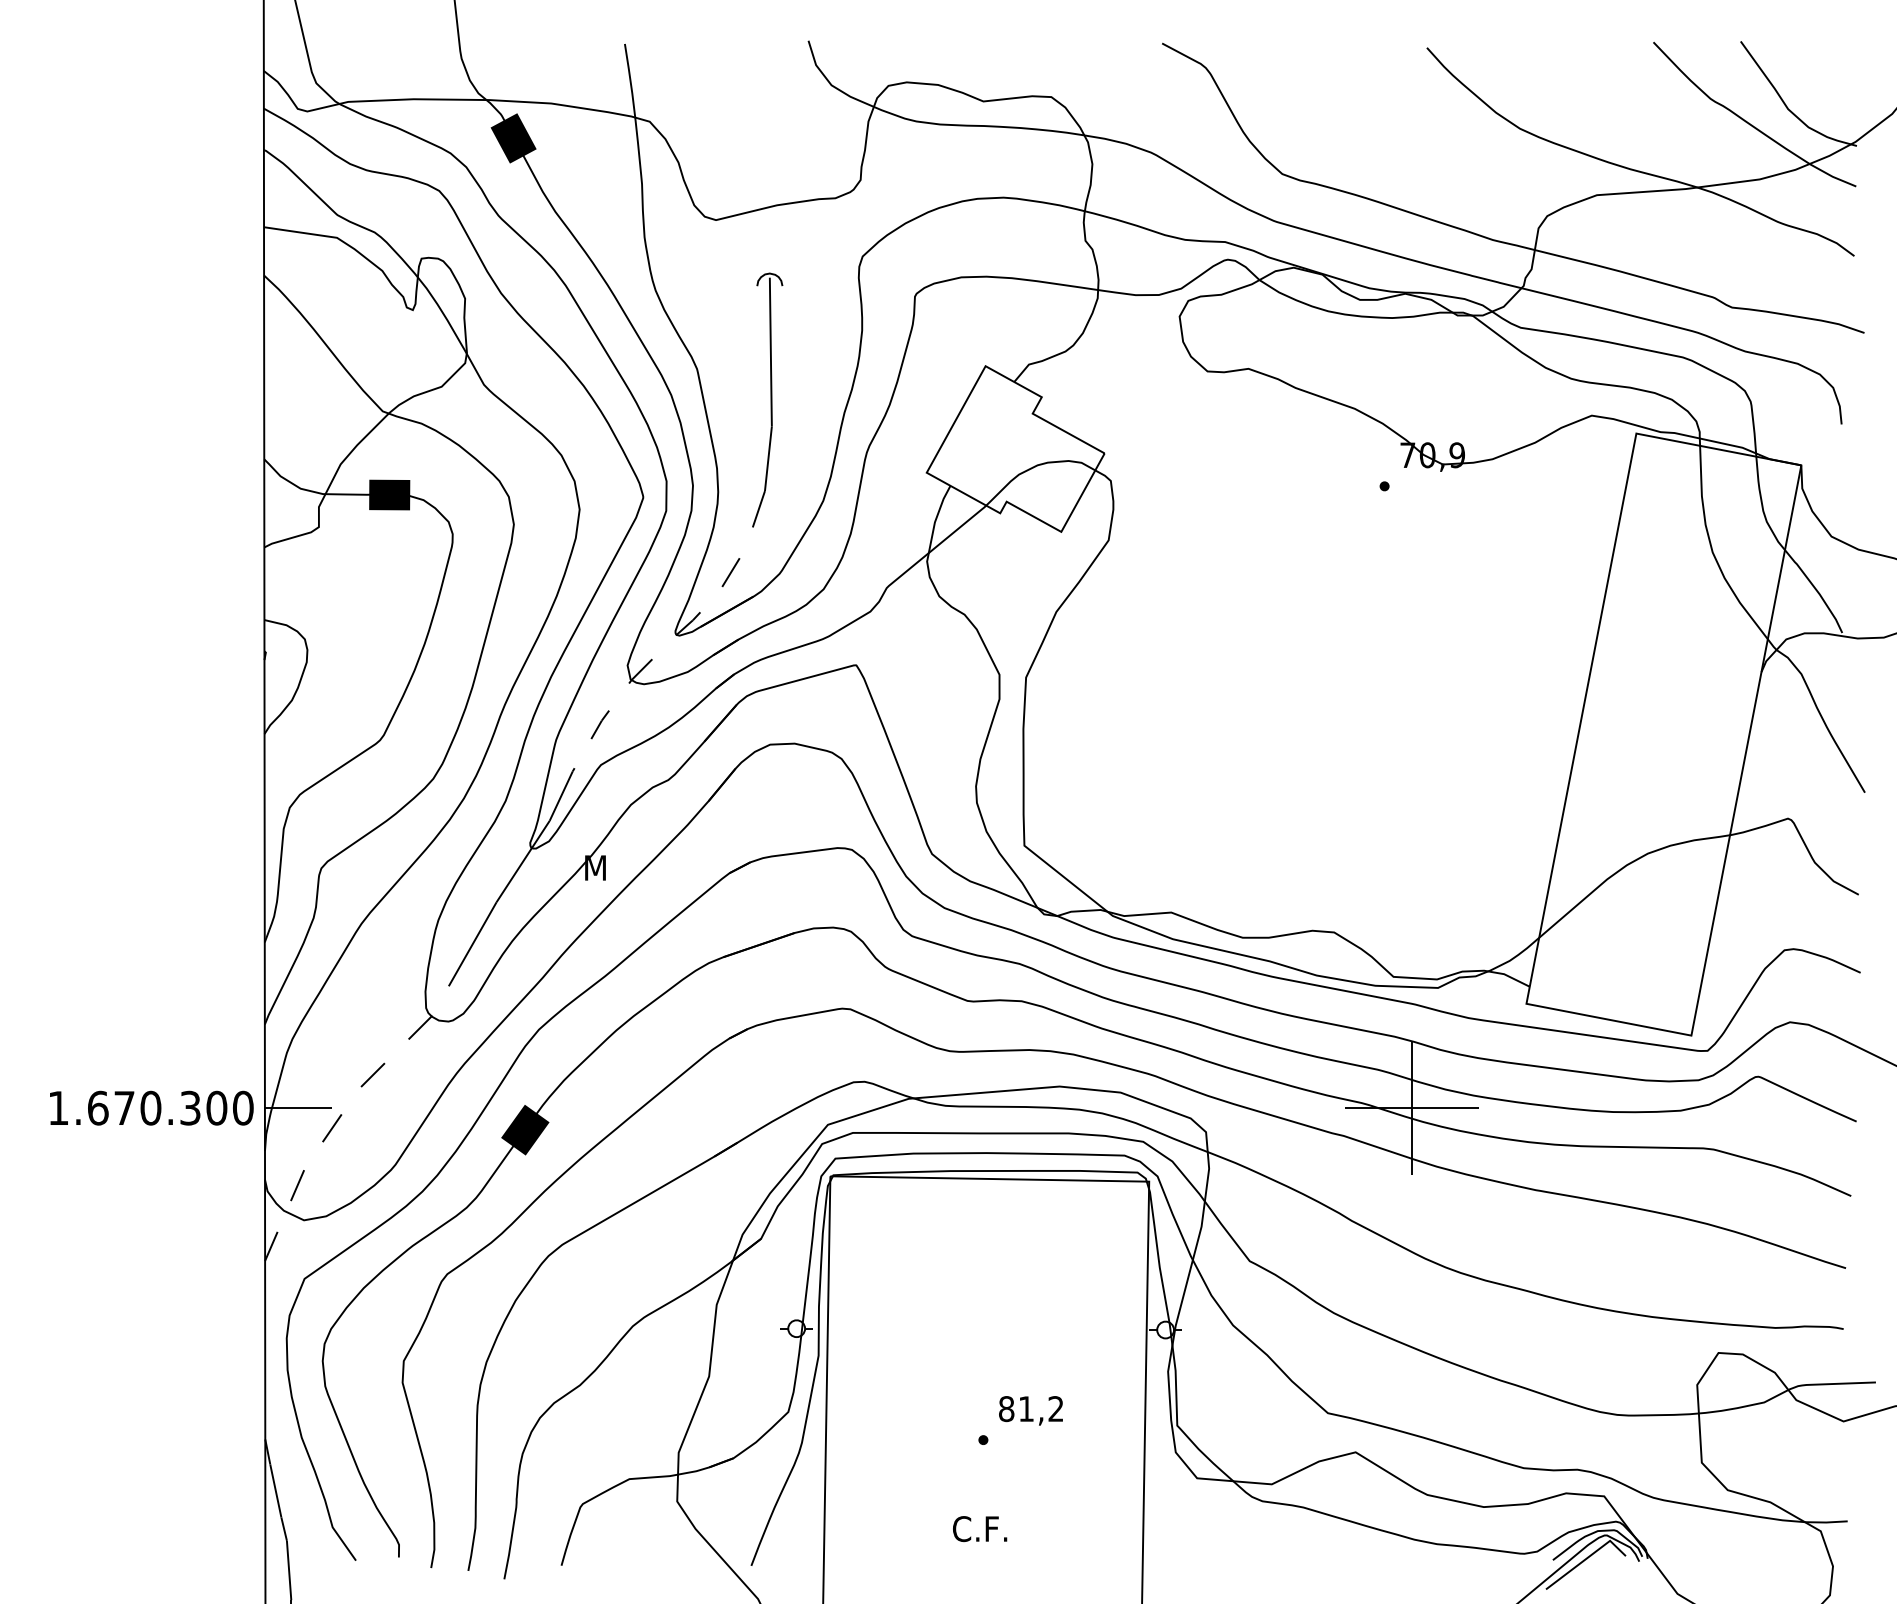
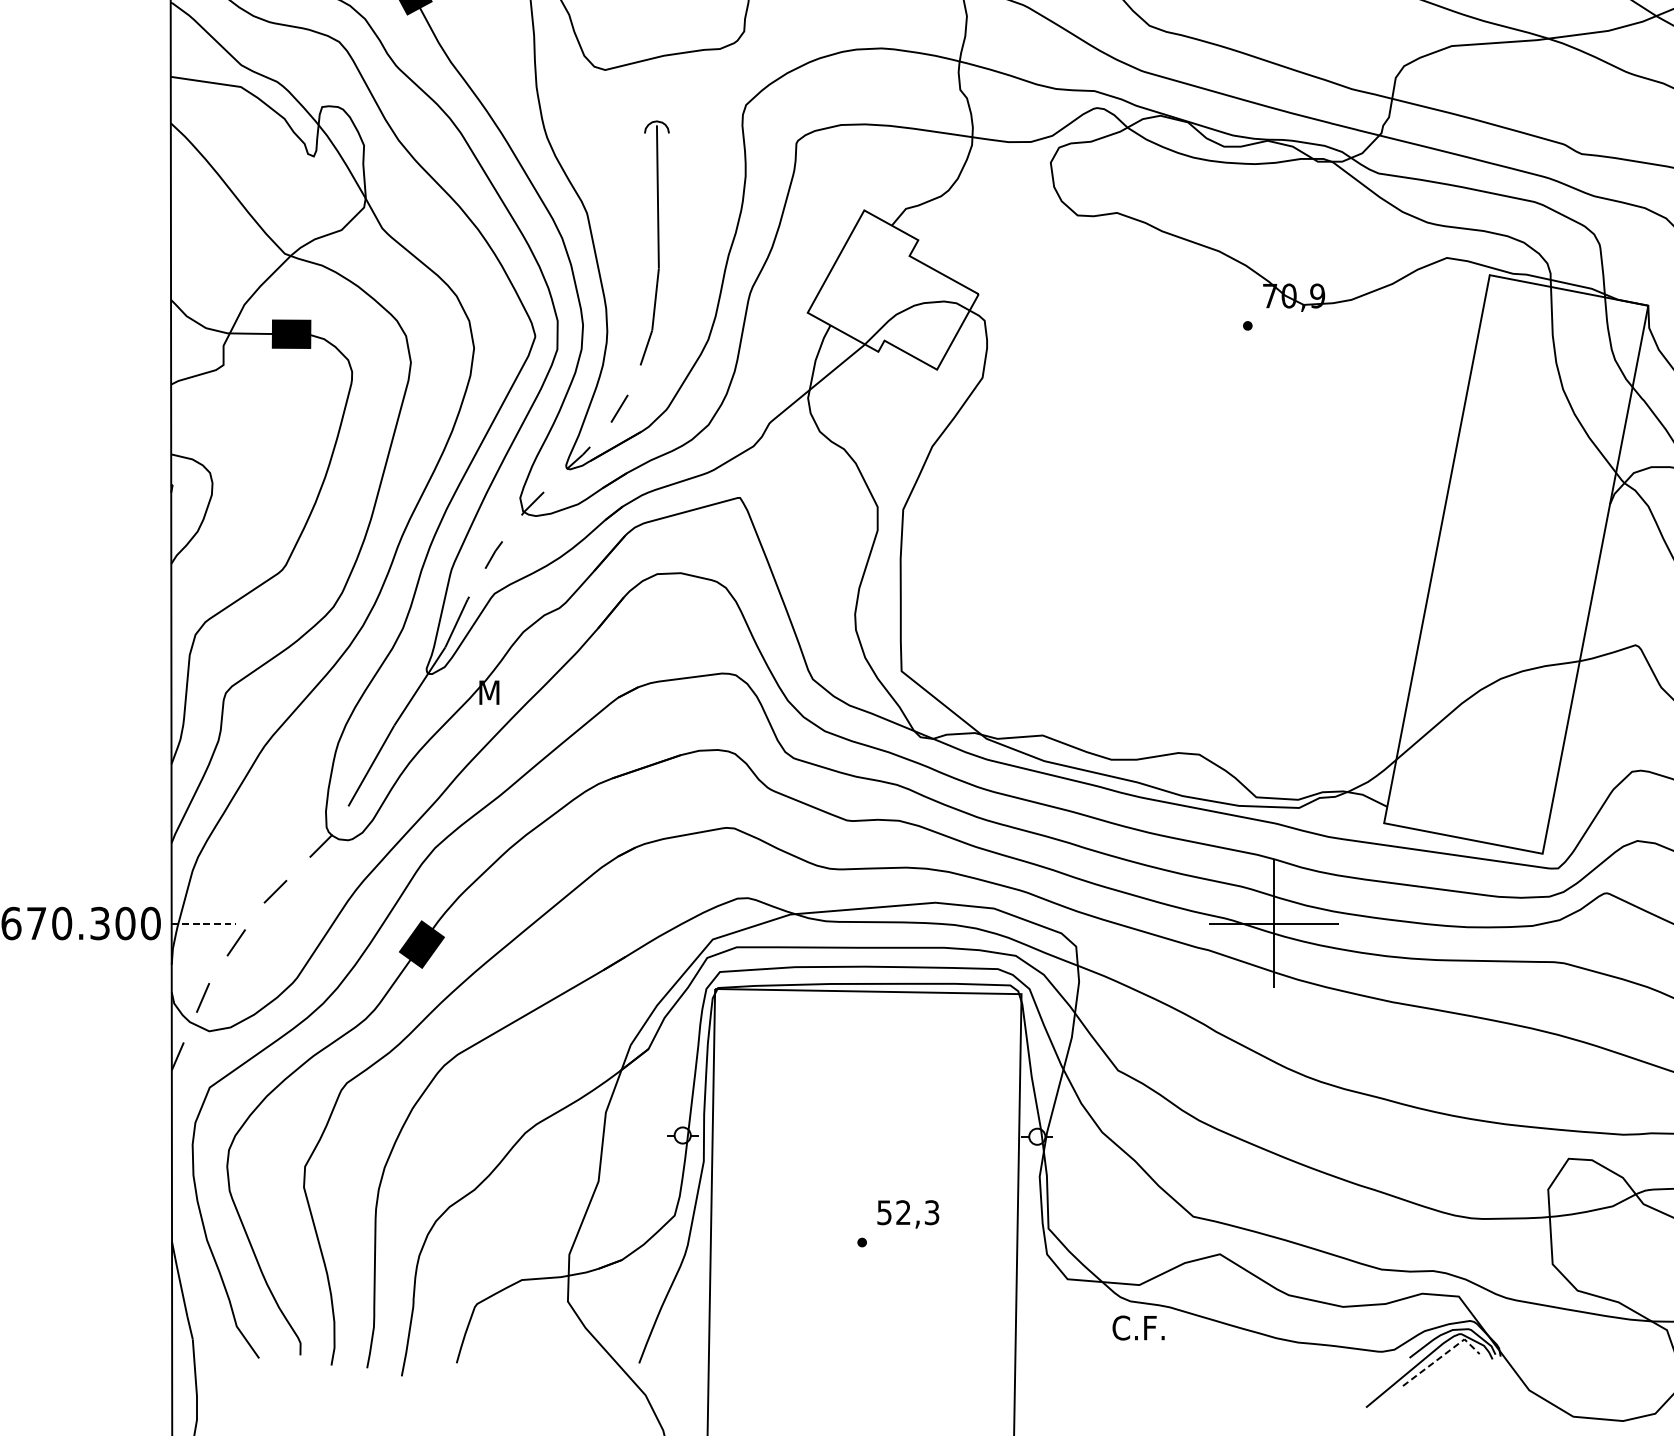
line: (298, 1108) -> (203, 923), solid -> dashed
text: (1031, 1409) -> (908, 1213), 81,2 -> 52,3
text: (980, 1529) -> (1139, 1328), moved
line: (1587, 1557) -> (1442, 1355), solid -> dashed

